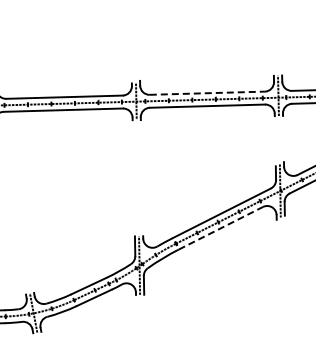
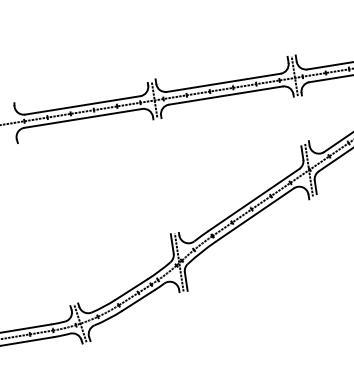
line: (206, 92) -> (223, 82), dashed -> solid
line: (221, 227) -> (255, 214), dashed -> solid

